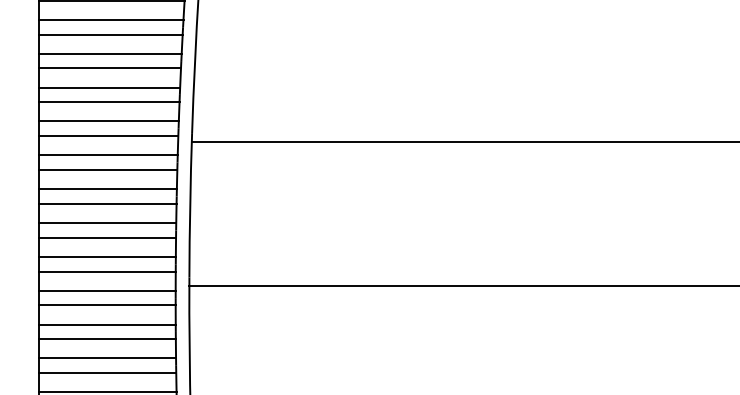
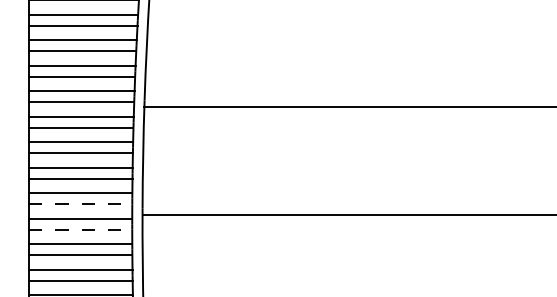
line: (106, 271) -> (80, 204), solid -> dashed
line: (108, 305) -> (81, 229), solid -> dashed

